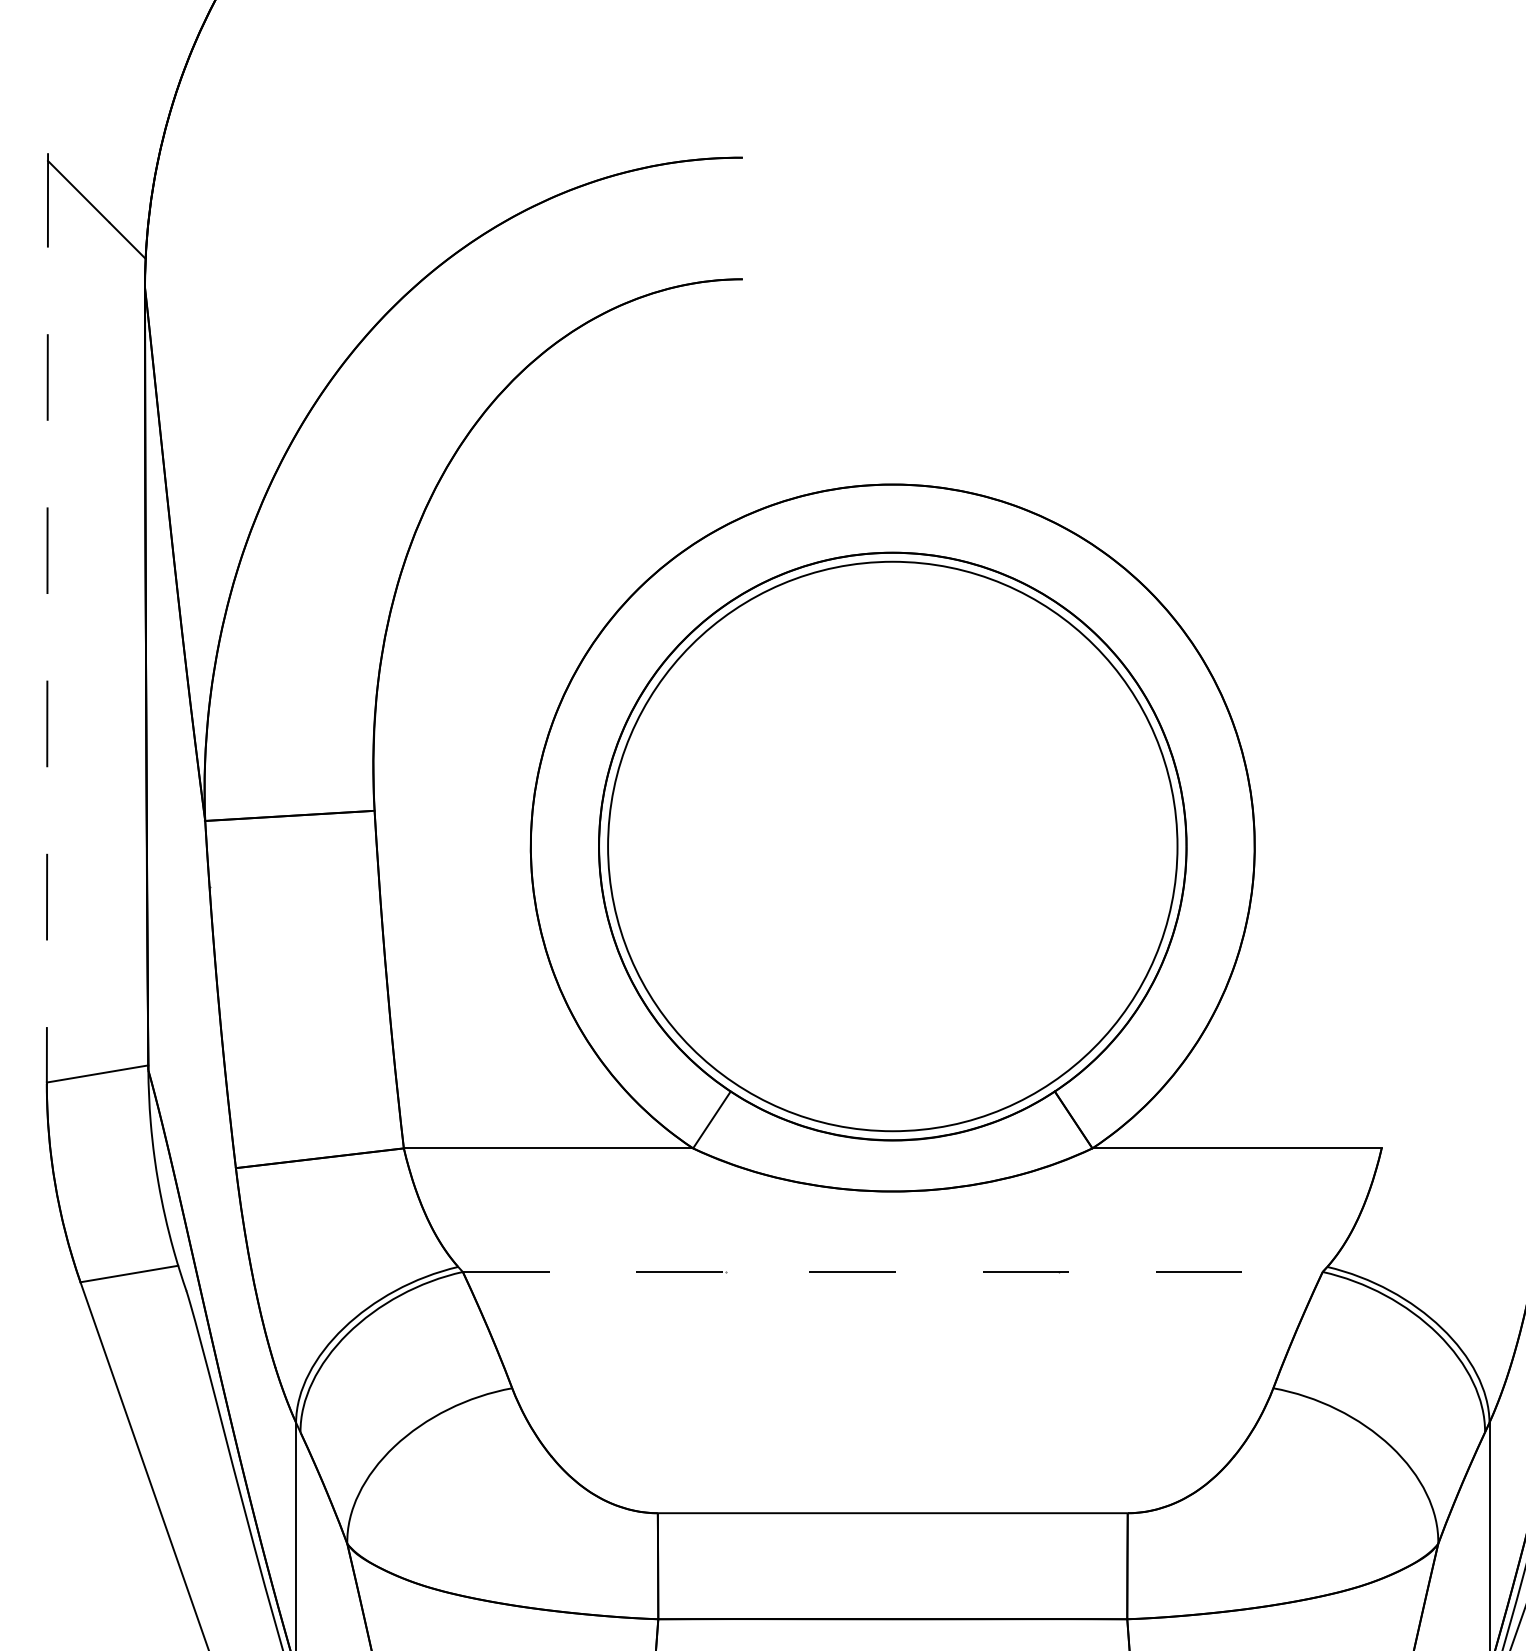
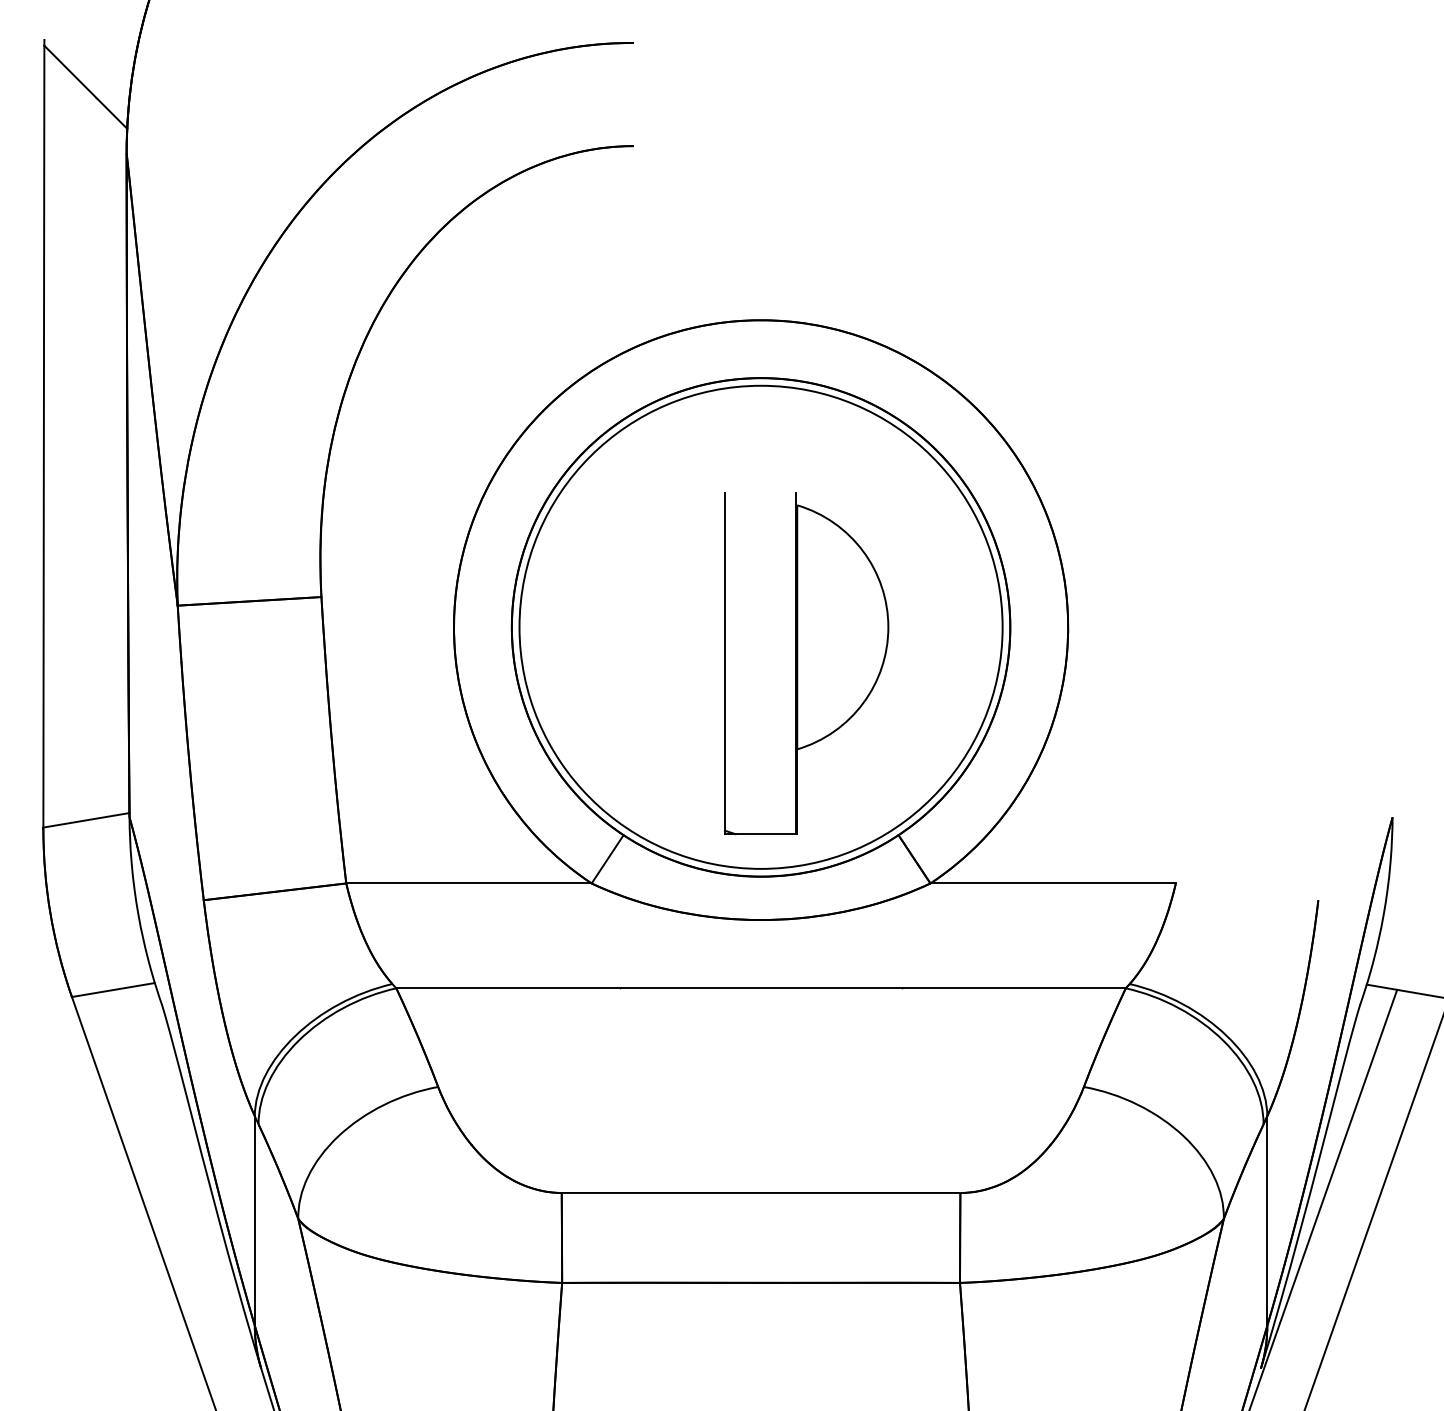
line: (46, 621) -> (43, 436), dashed -> solid
part: (946, 889) -> (806, 663), added
line: (893, 1272) -> (761, 988), dashed -> solid

